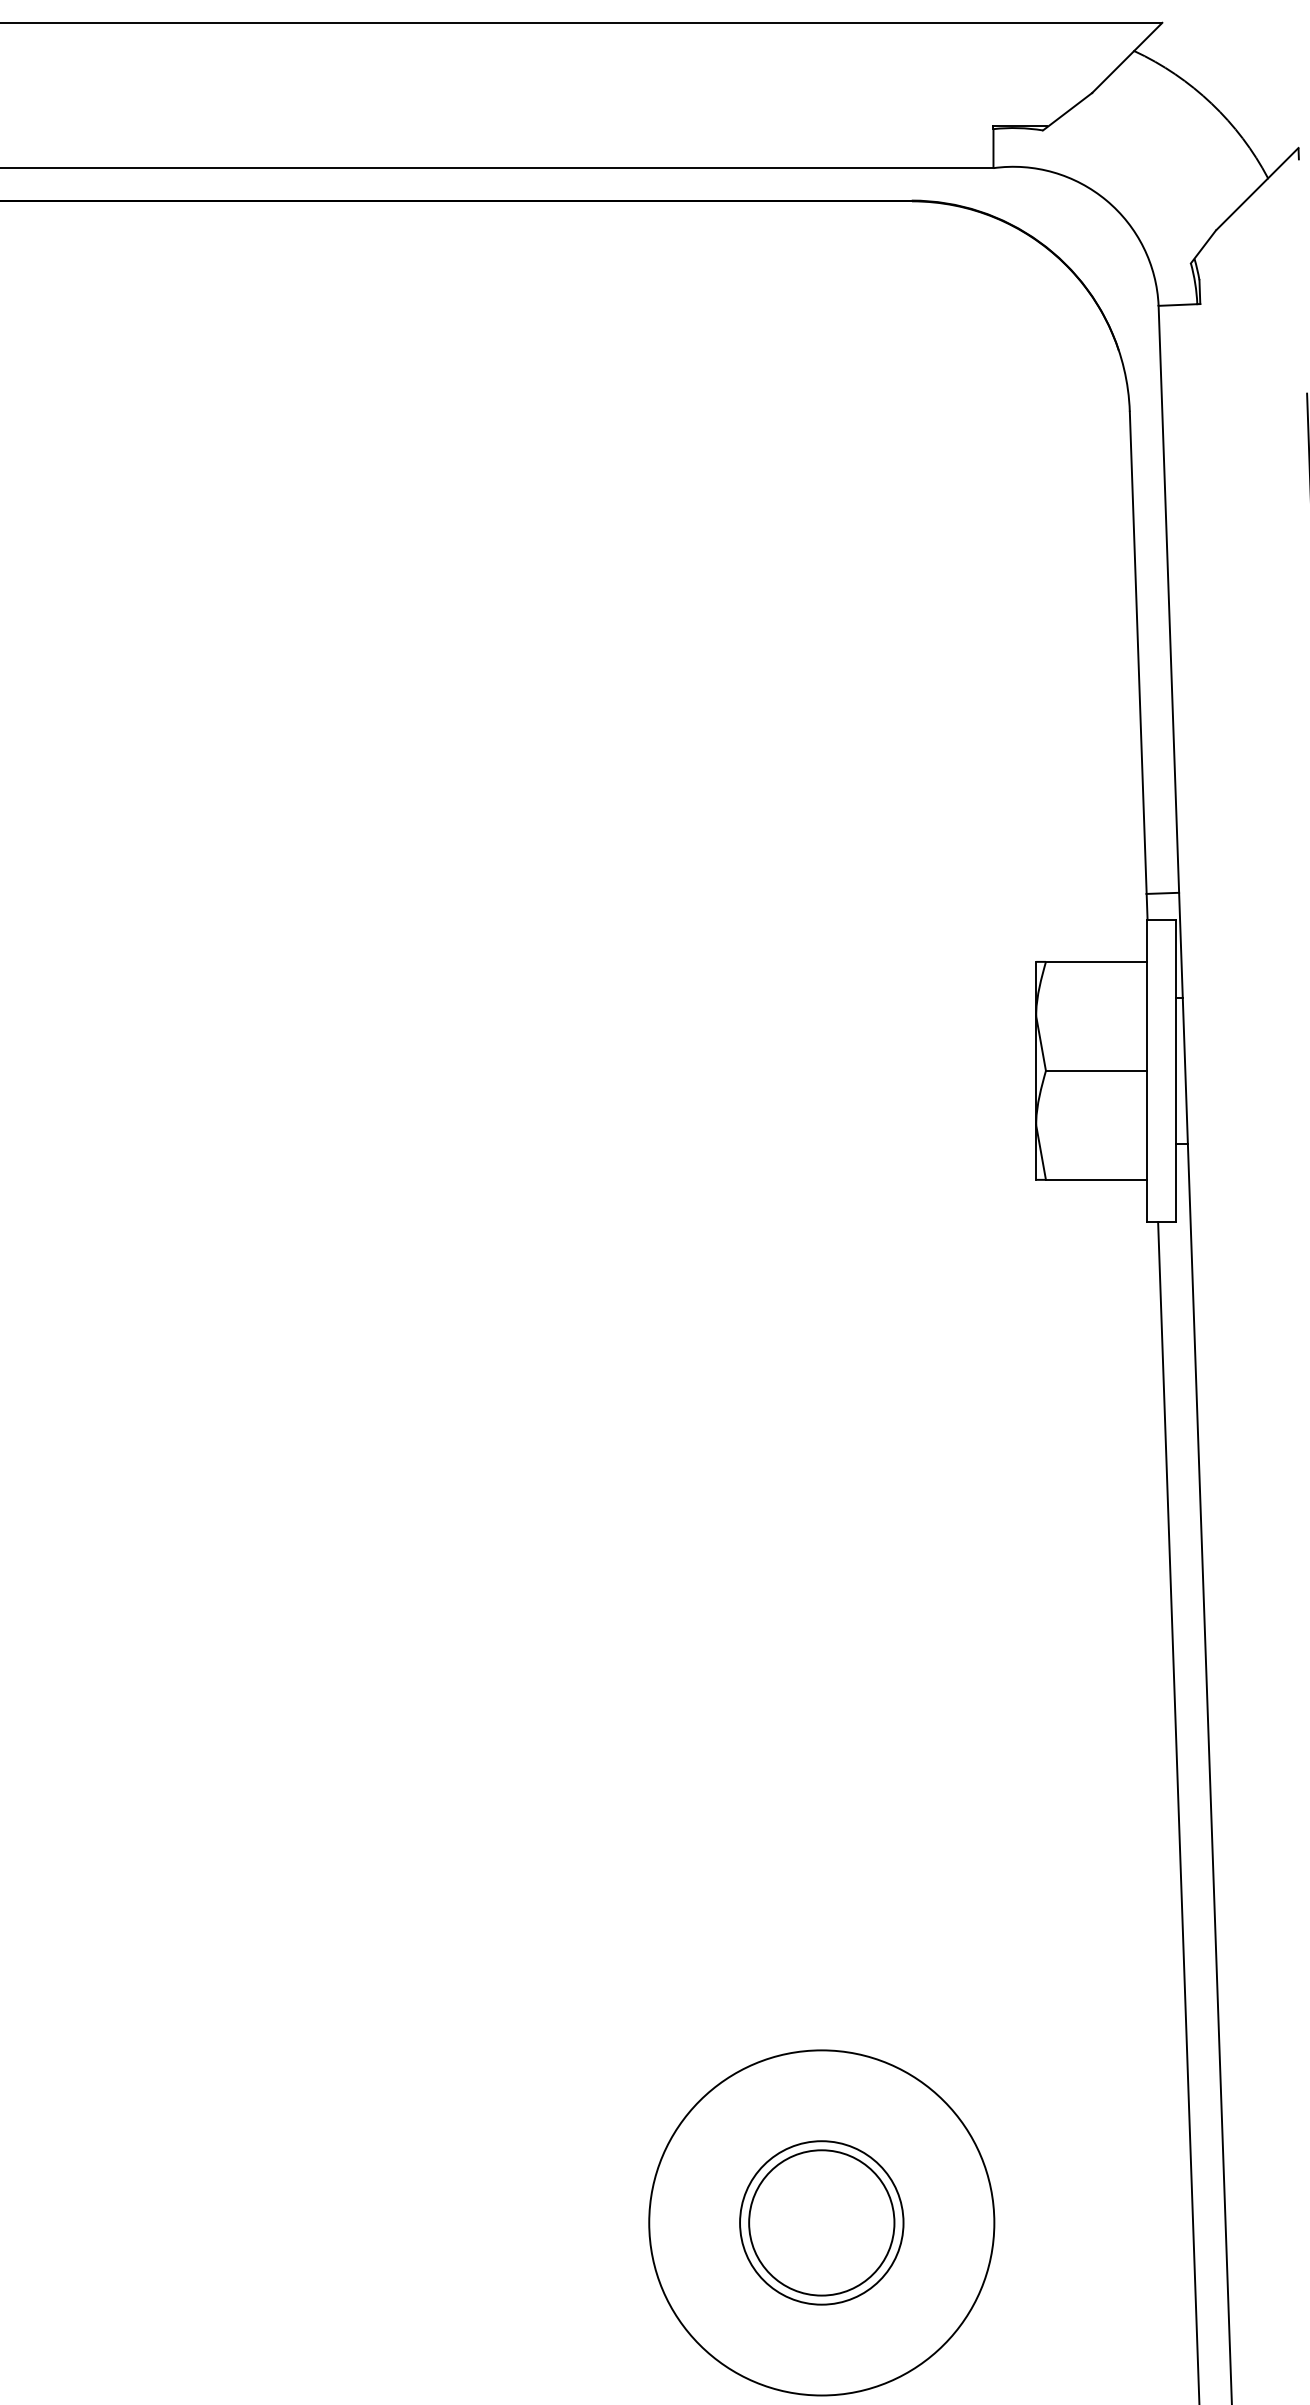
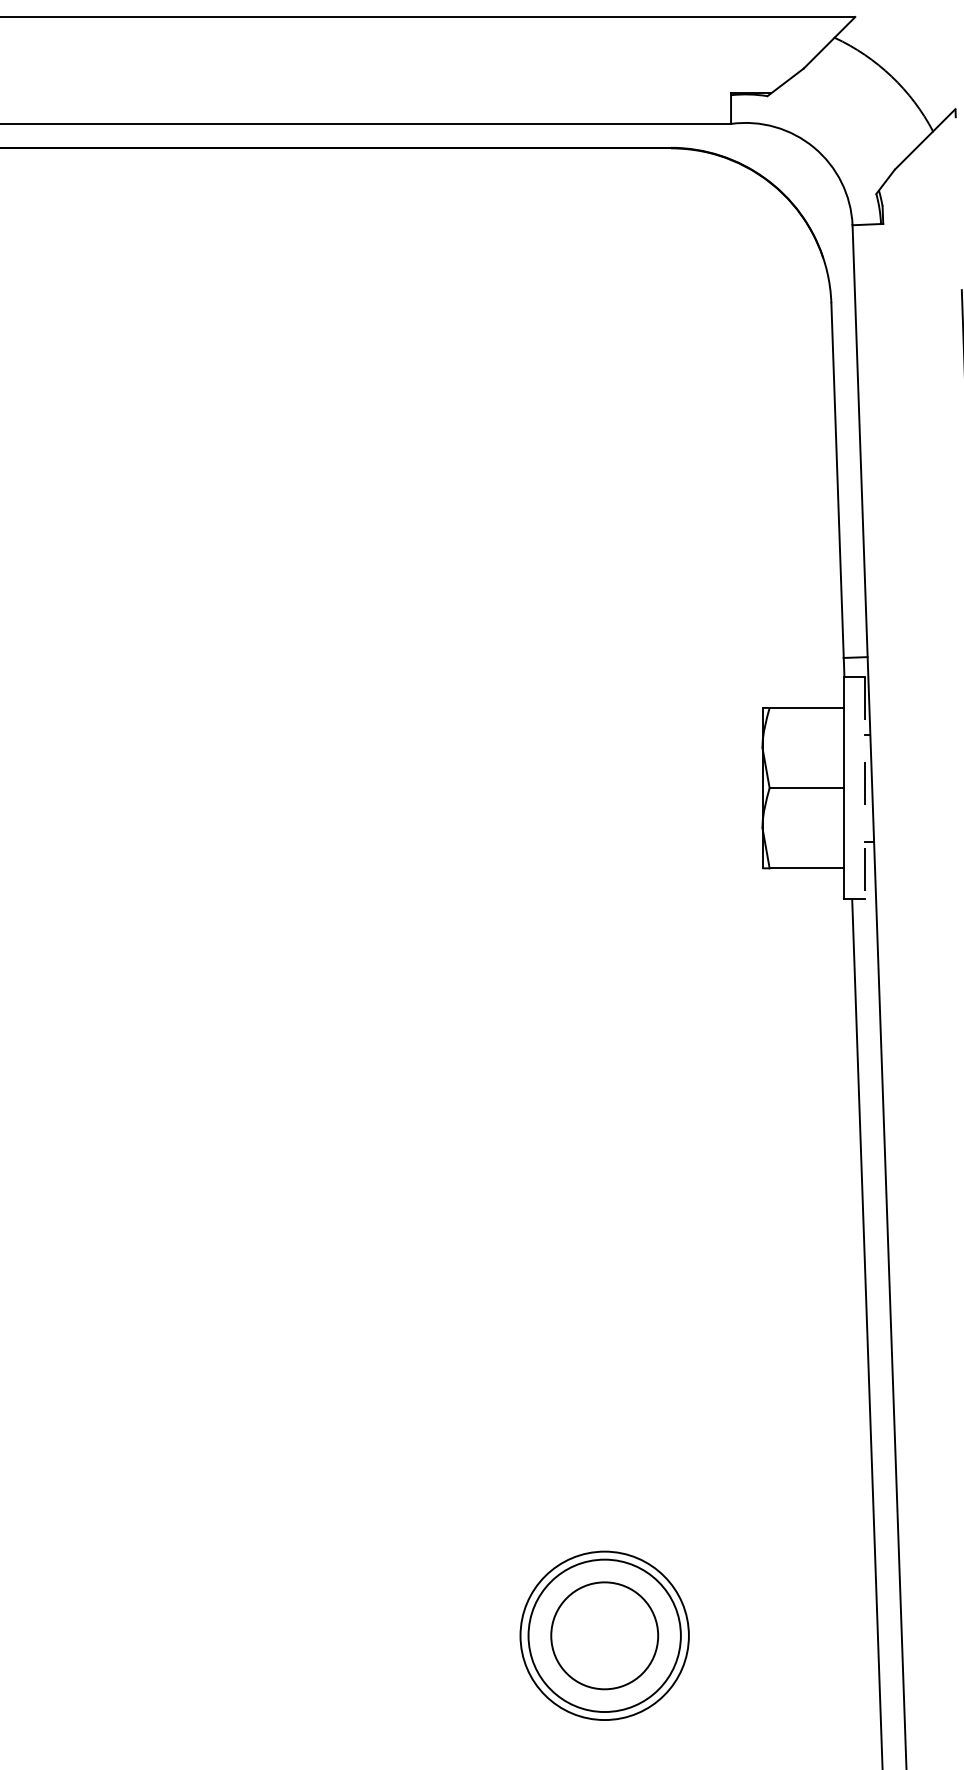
line: (1175, 1071) -> (864, 788), solid -> dashed
circle: (821, 2222) -> (604, 1635), size x0.6
circle: (821, 2222) -> (604, 1635), size x1.4

